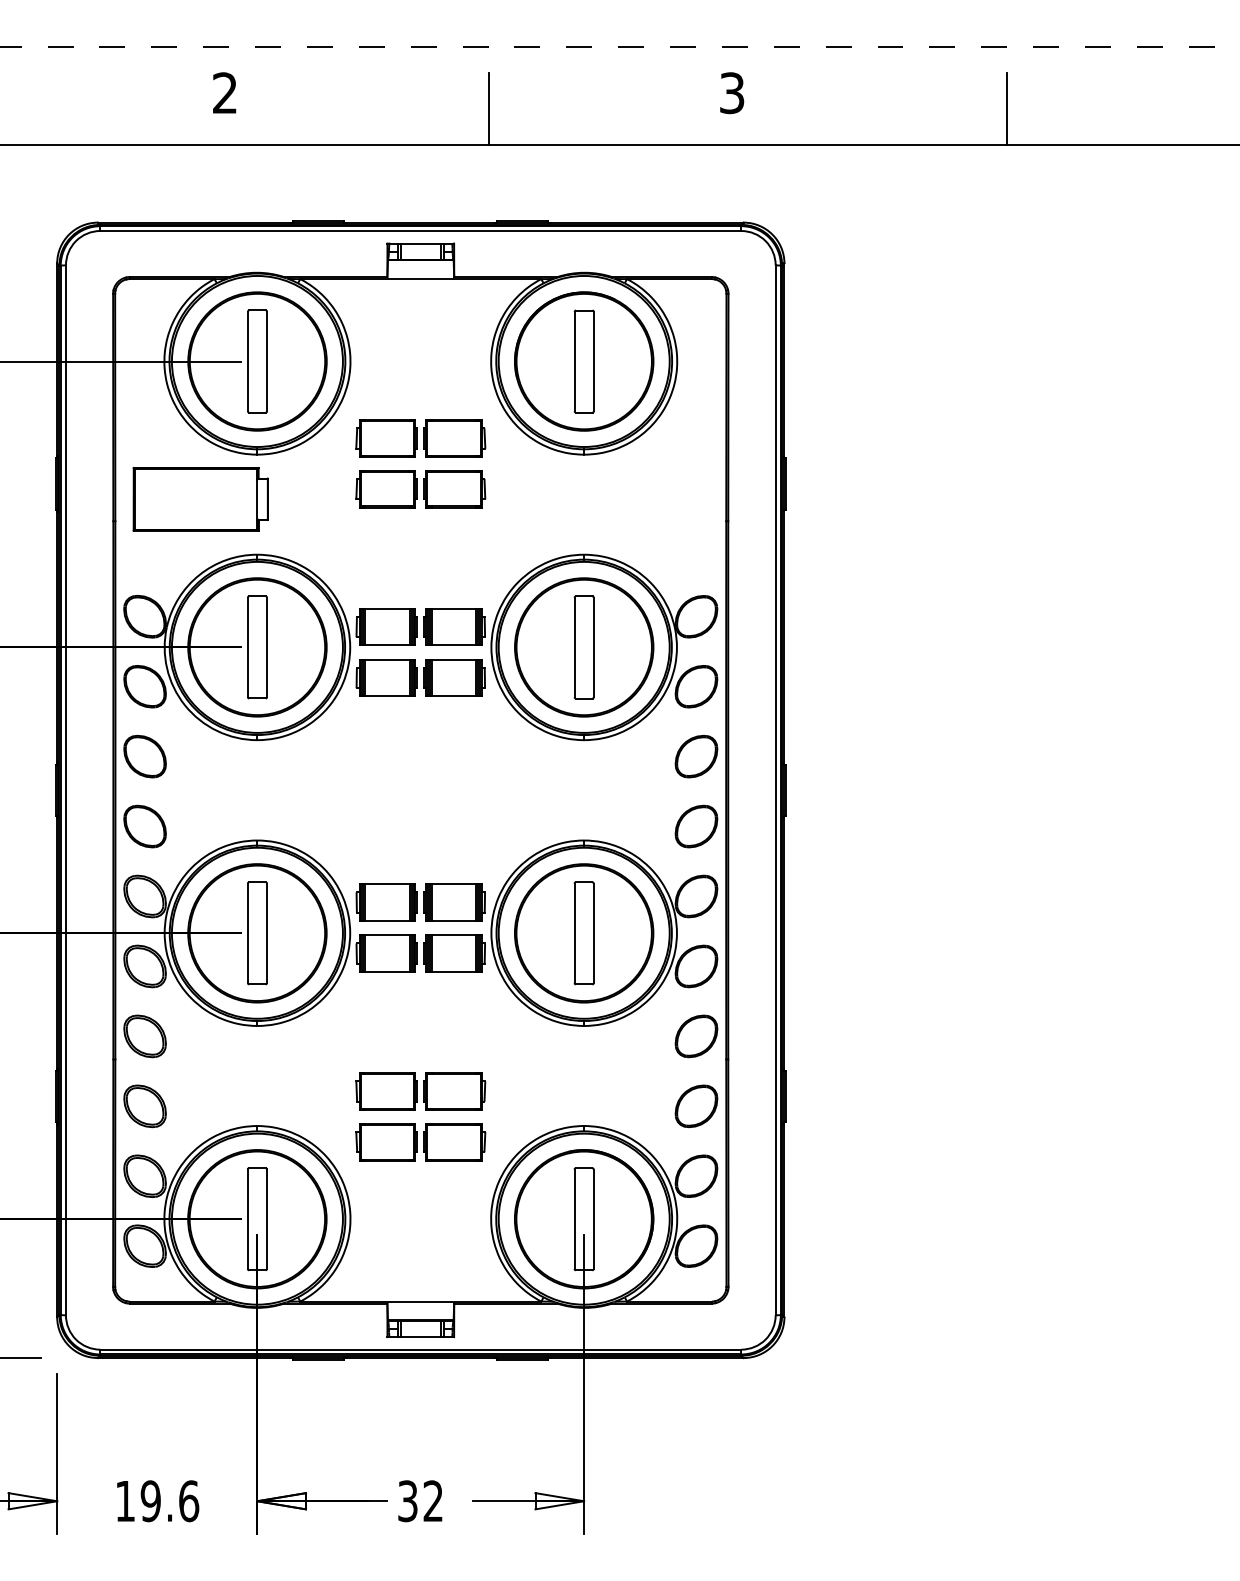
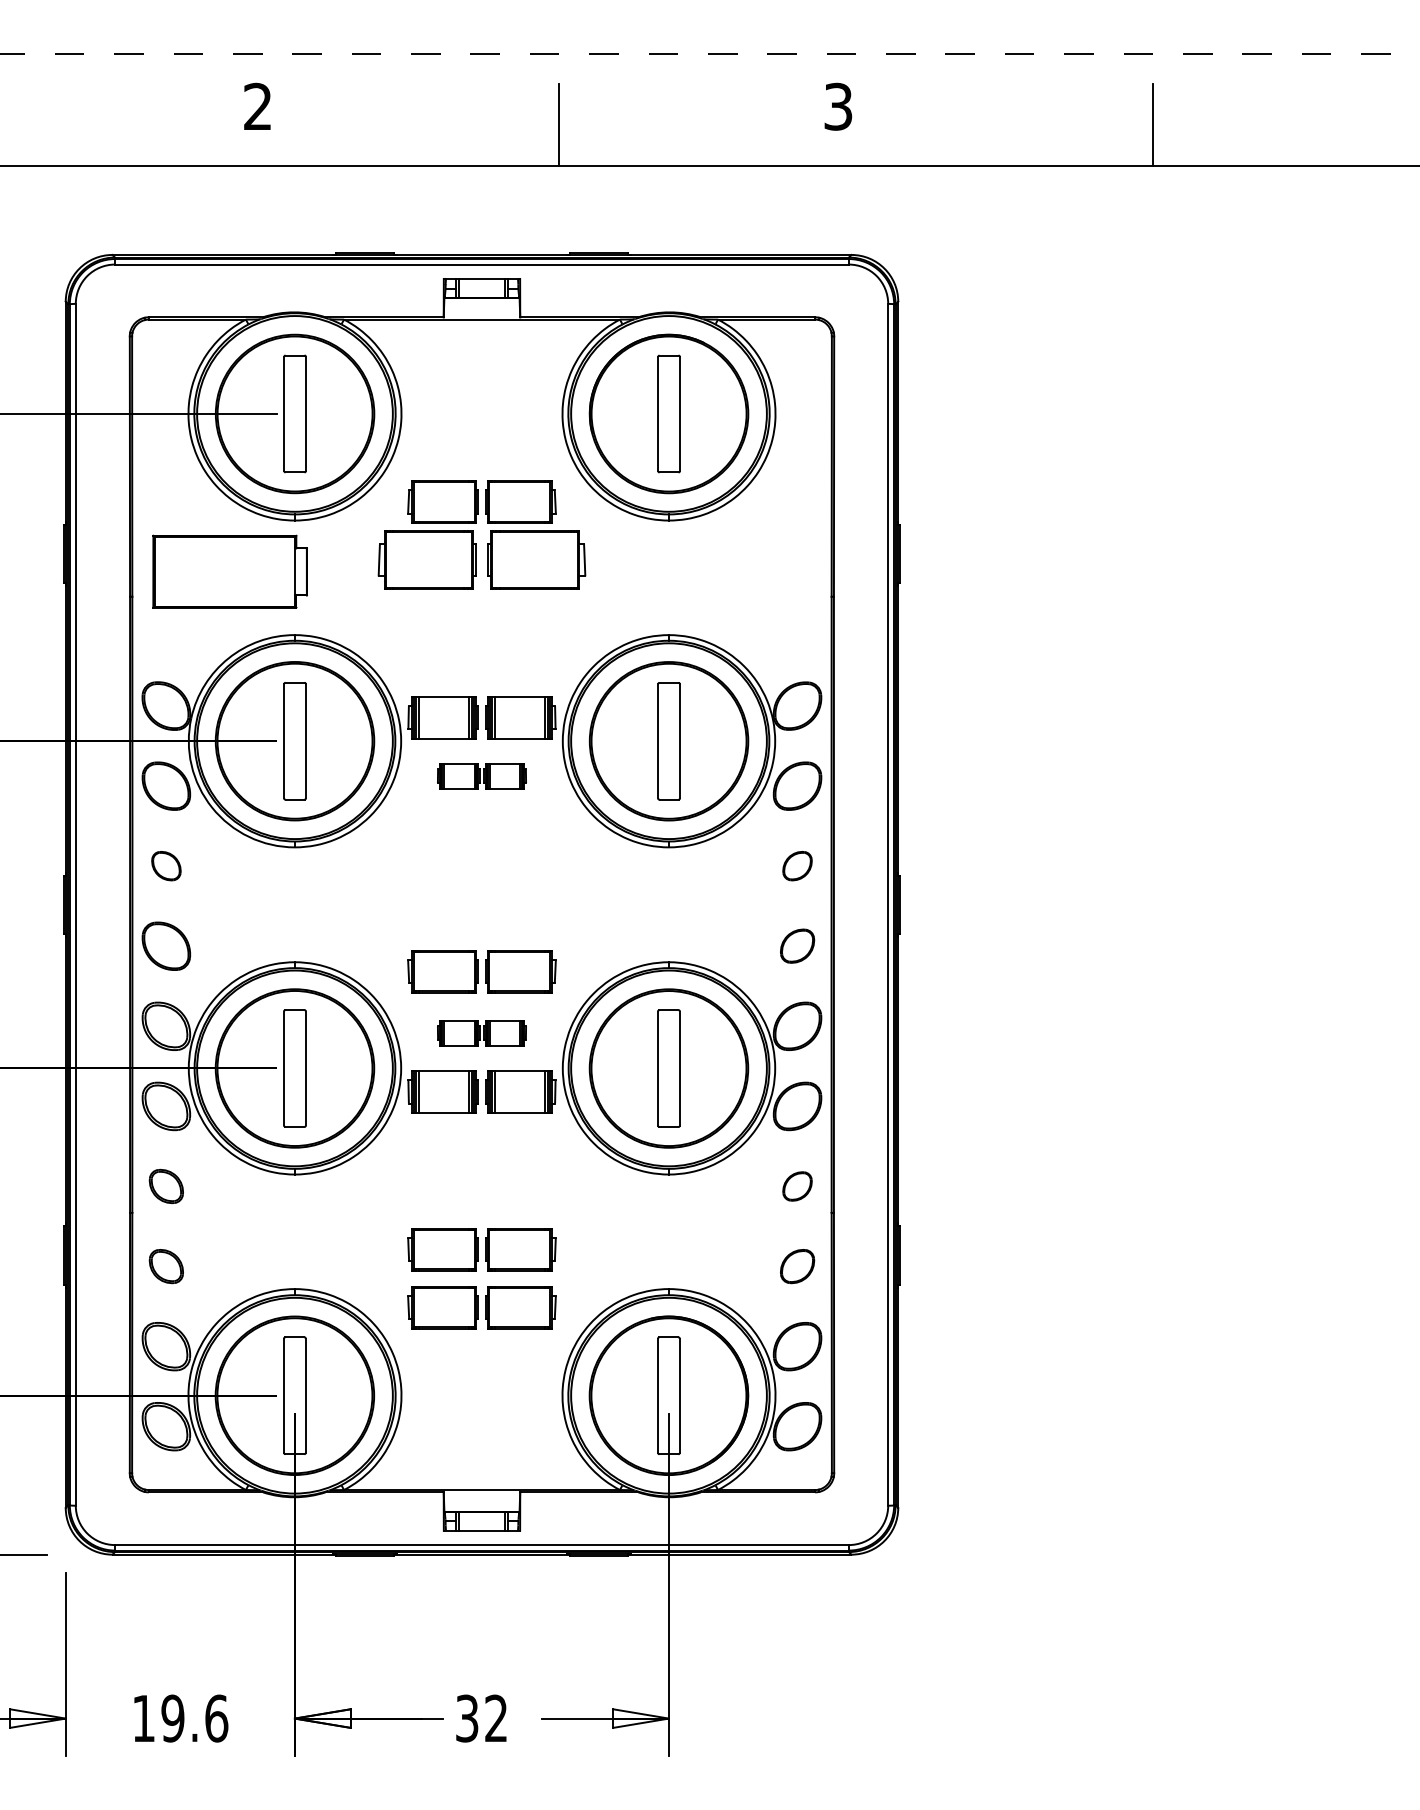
part: (420, 488) -> (481, 559), size x1.4
part: (420, 677) -> (481, 775), size x0.6
part: (145, 755) -> (166, 865), size x0.6
part: (696, 755) -> (797, 865), size x0.6
part: (696, 825) -> (797, 945), size x0.7
part: (420, 848) -> (481, 971), added
part: (420, 901) -> (481, 1032), size x0.6
part: (145, 1036) -> (166, 1186), size x0.7
part: (696, 1036) -> (797, 1186), size x0.6
part: (145, 1106) -> (166, 1266), size x0.7
part: (696, 1106) -> (797, 1266), size x0.7

